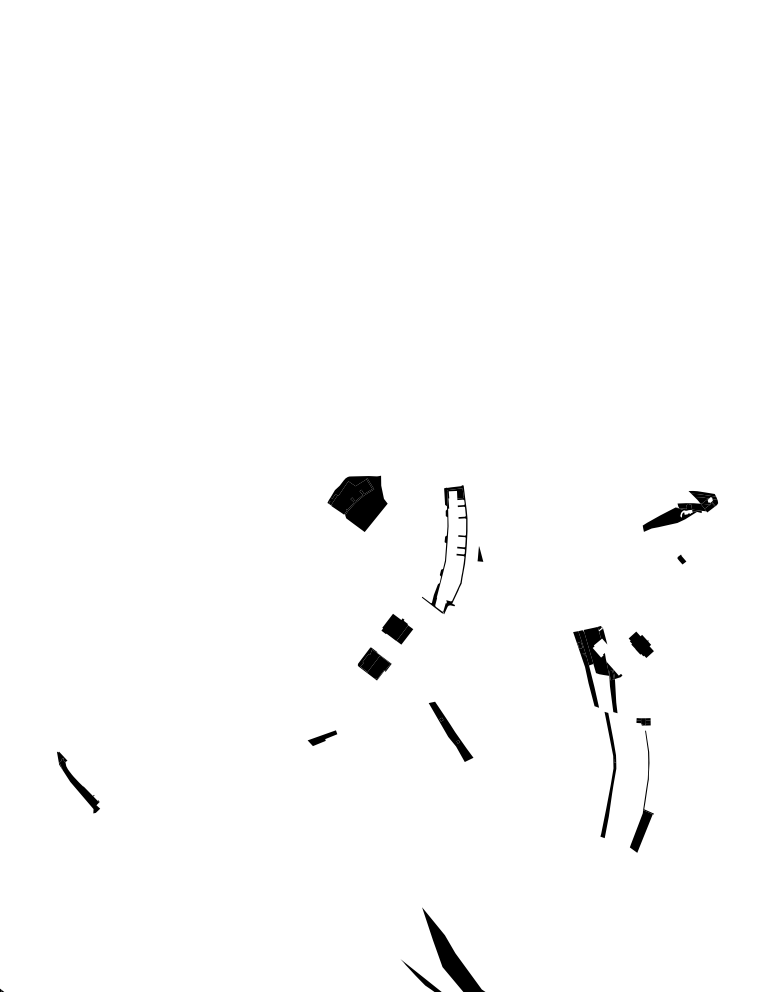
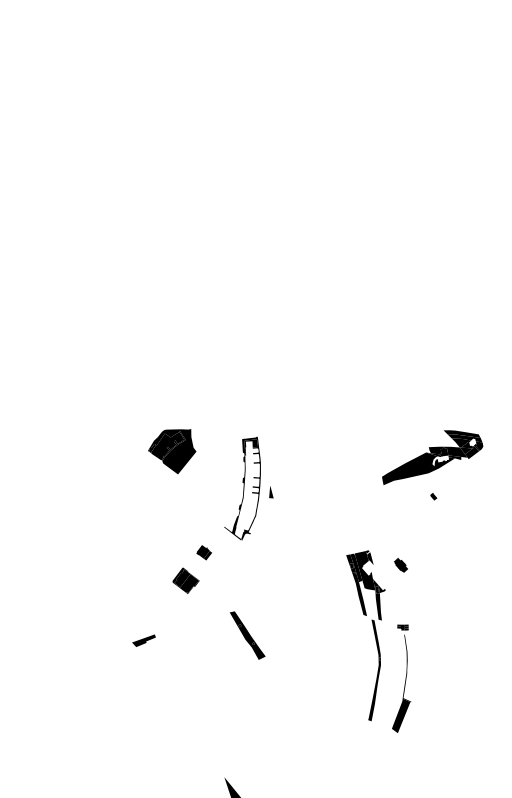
part: (680, 511) -> (432, 457), size x1.67
part: (396, 628) -> (203, 552), size x0.62
part: (640, 644) -> (400, 565), size x0.71

